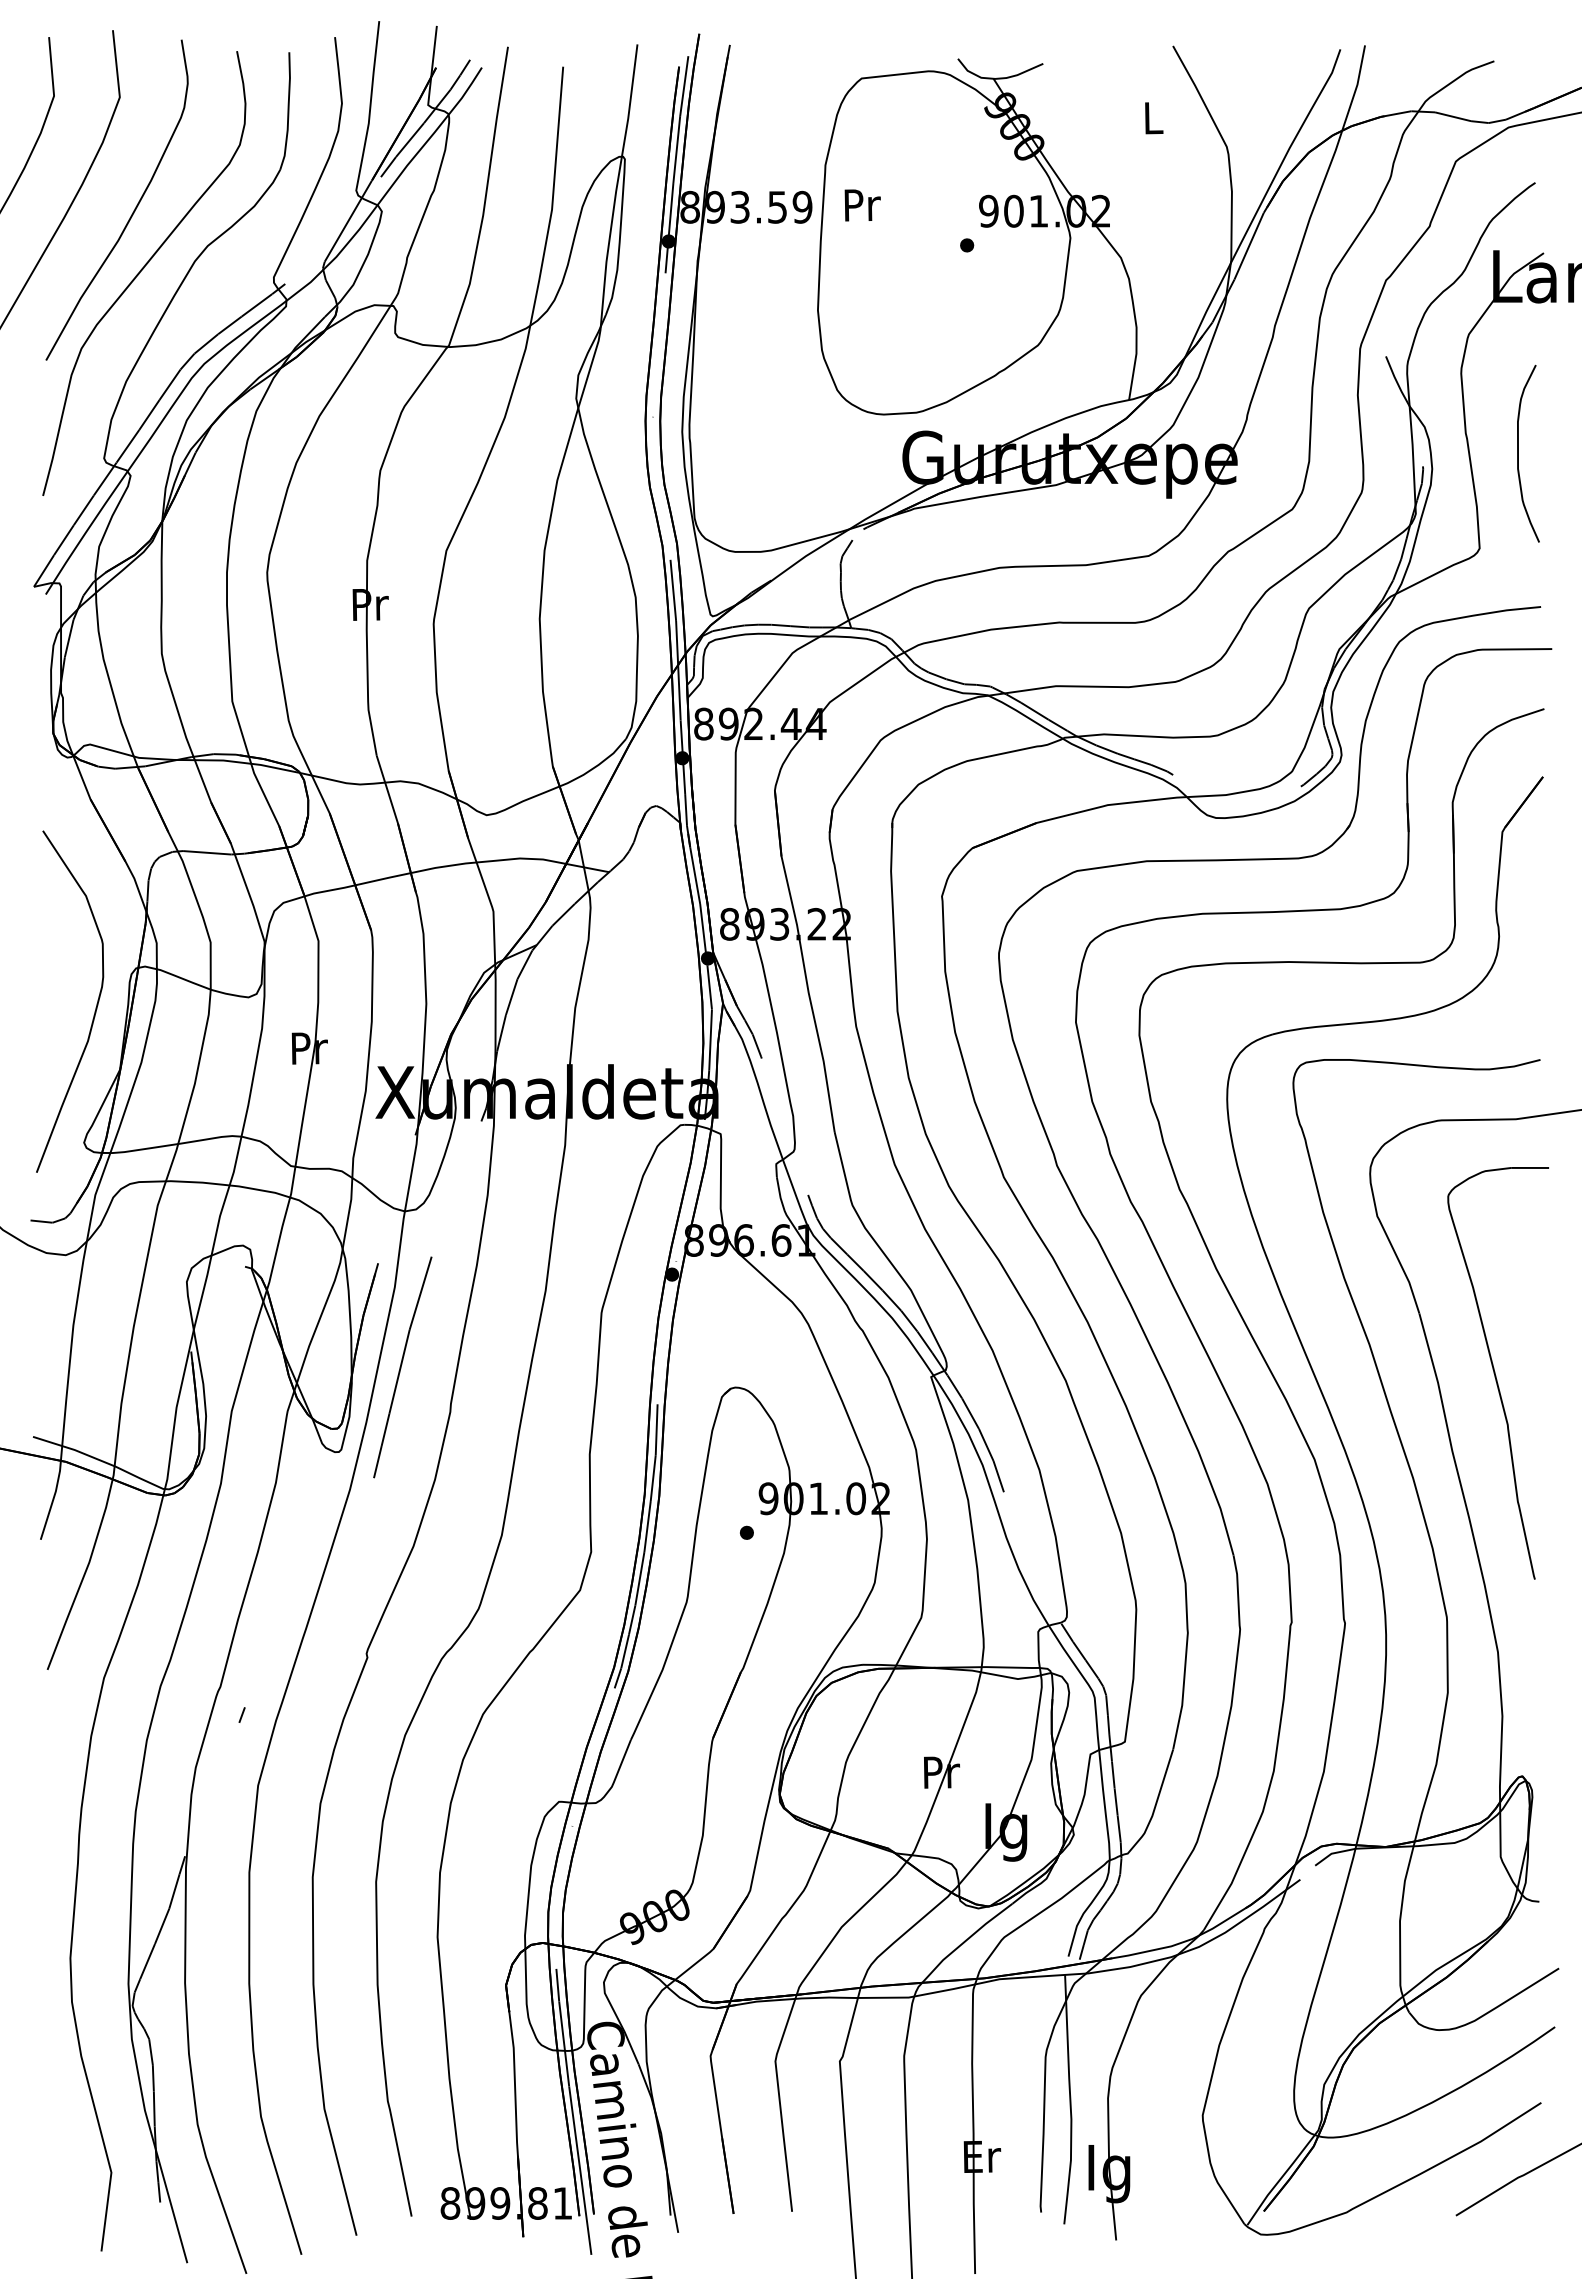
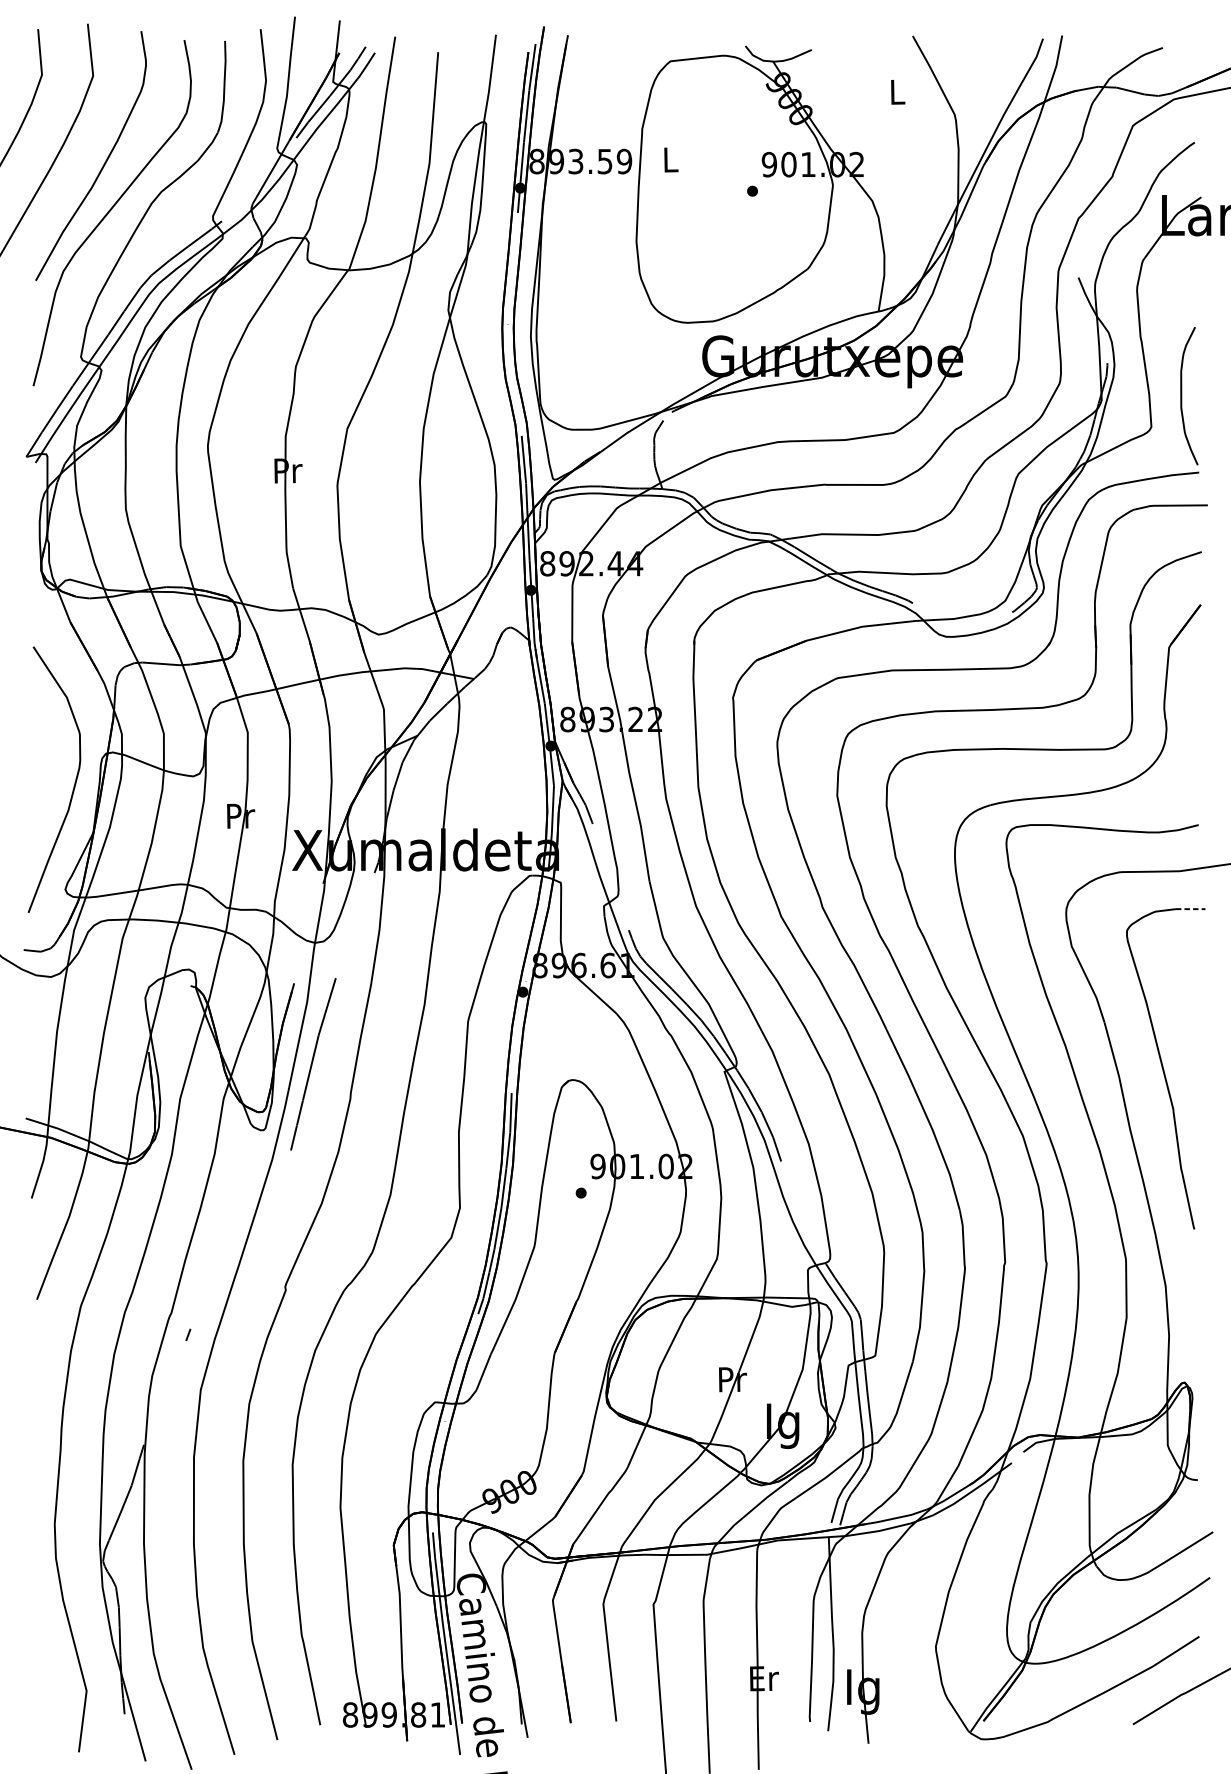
text: (862, 205) -> (671, 160), Pr -> L
curve: (1518, 453) -> (1181, 395), moved
line: (1530, 1167) -> (1190, 908), solid -> dashed

